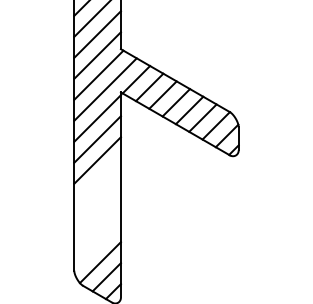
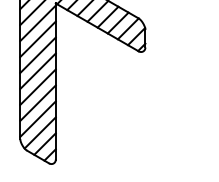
line: (97, 181) -> (37, 71), added
line: (97, 202) -> (37, 87), added
line: (97, 223) -> (37, 103), added
line: (97, 244) -> (37, 119), added

